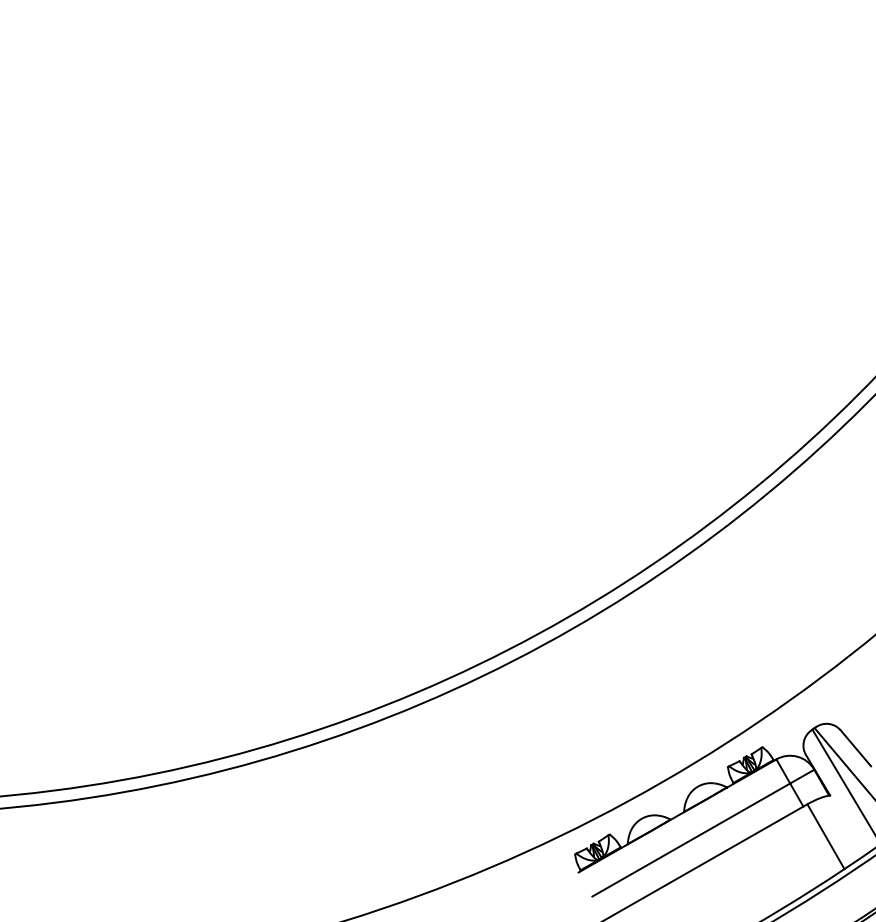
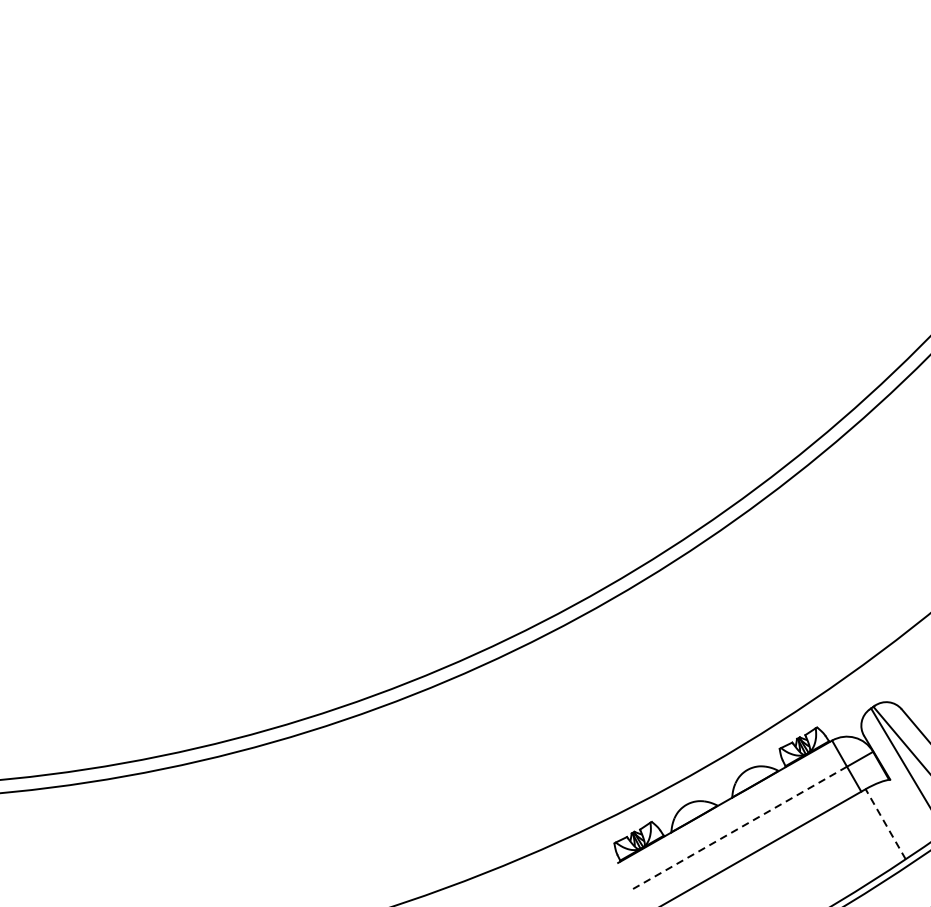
line: (825, 836) -> (885, 824), solid -> dashed
line: (691, 840) -> (740, 828), solid -> dashed

